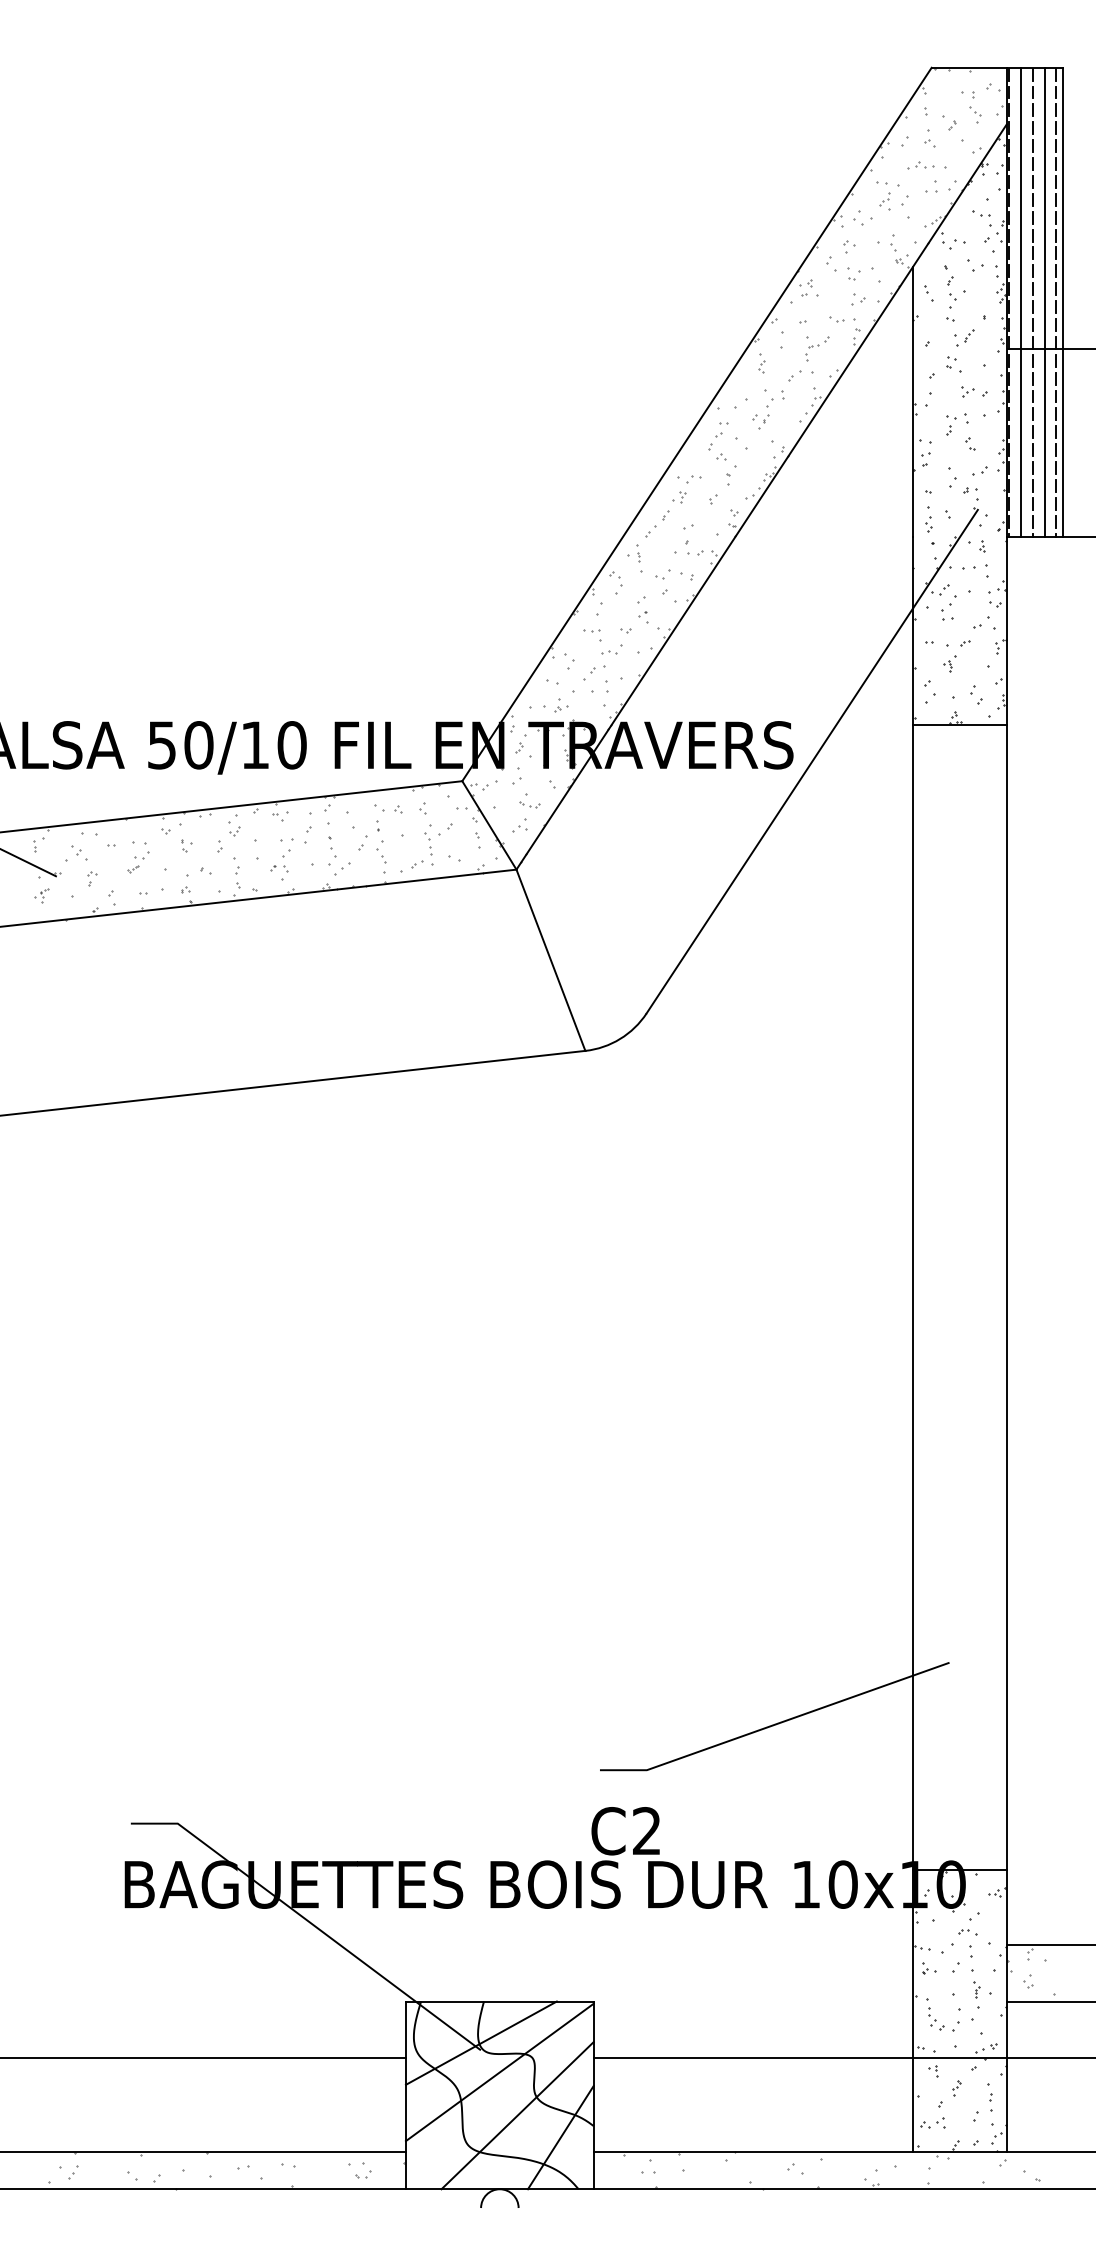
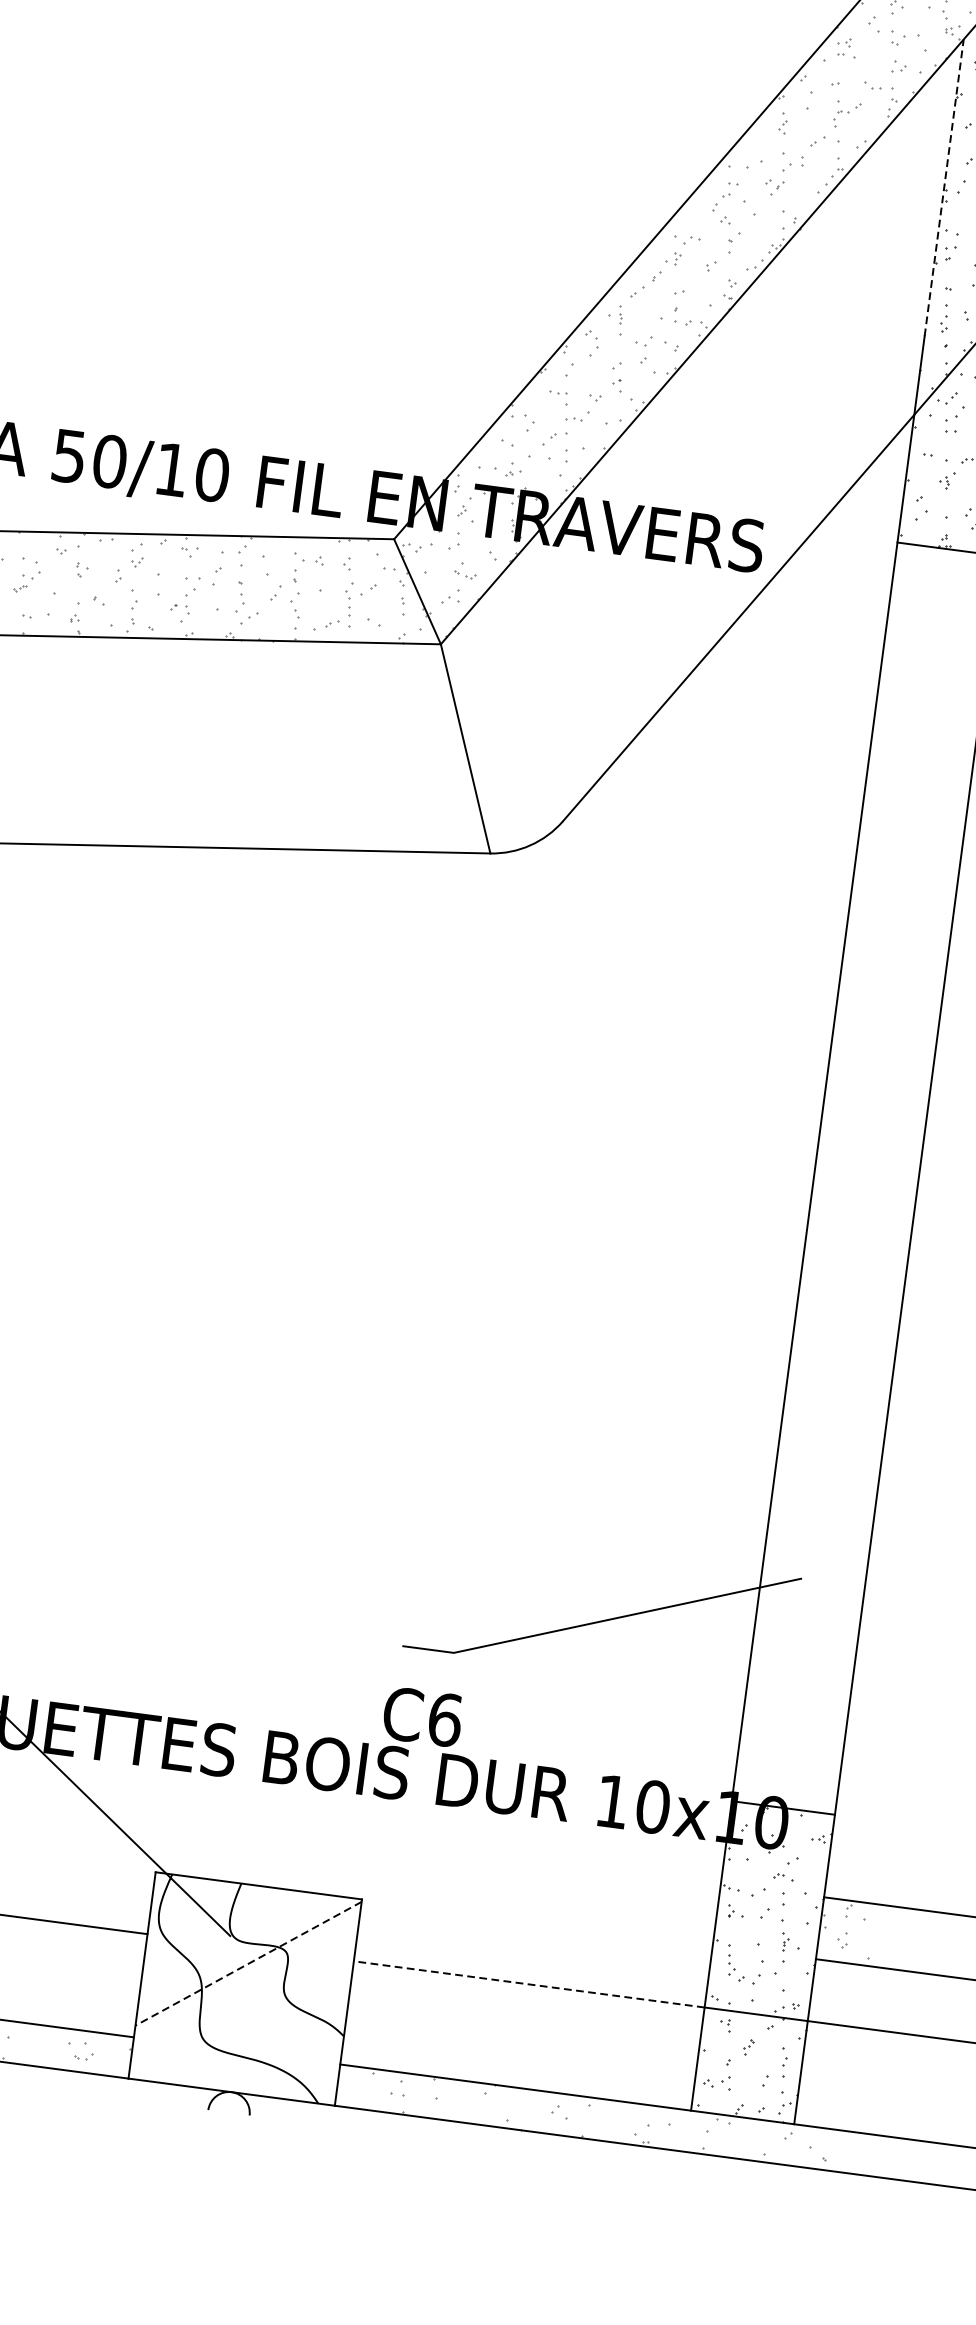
line: (912, 401) -> (943, 187), solid -> dashed
text: (646, 1831) -> (444, 1720), C2 -> C6
line: (480, 2042) -> (231, 1928), removed
line: (753, 2057) -> (529, 1984), solid -> dashed
line: (499, 2072) -> (248, 1963), solid -> dashed
line: (517, 2115) -> (261, 2013), removed
line: (560, 2137) -> (305, 2044), removed

